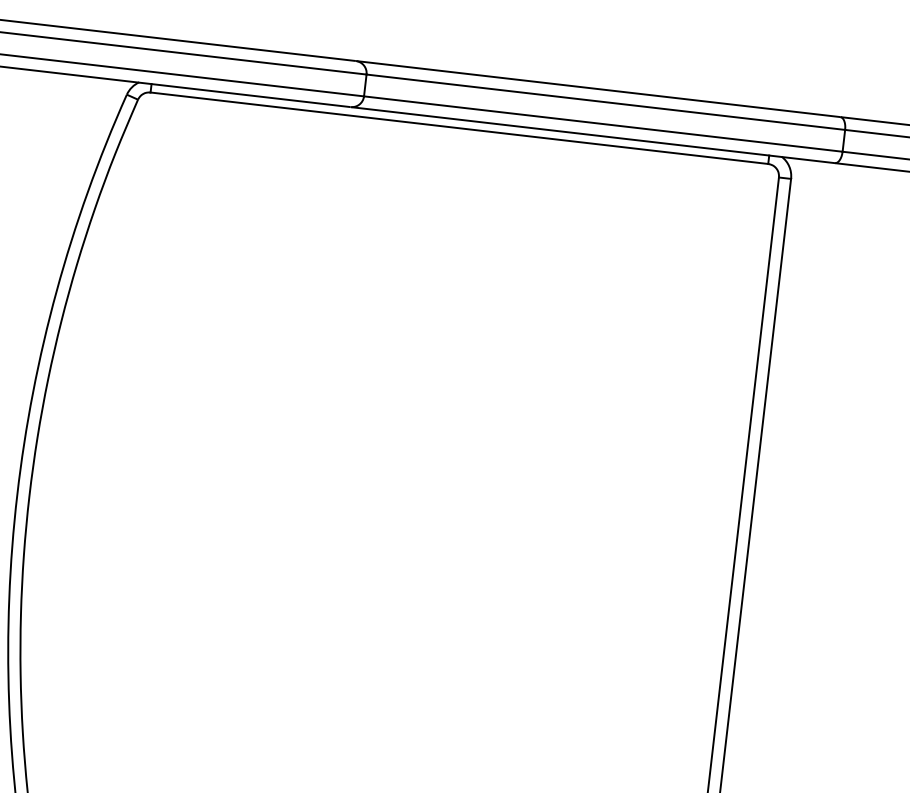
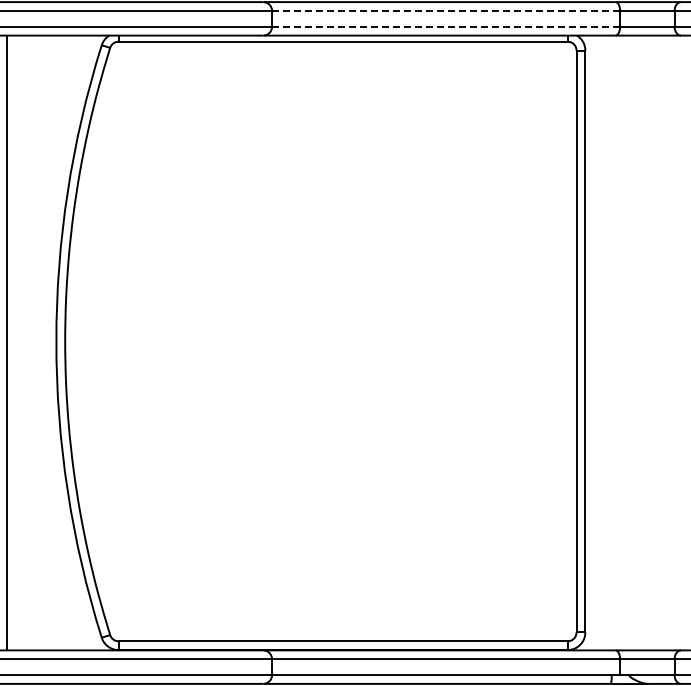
line: (605, 101) -> (445, 10), solid -> dashed
line: (602, 123) -> (445, 26), solid -> dashed

